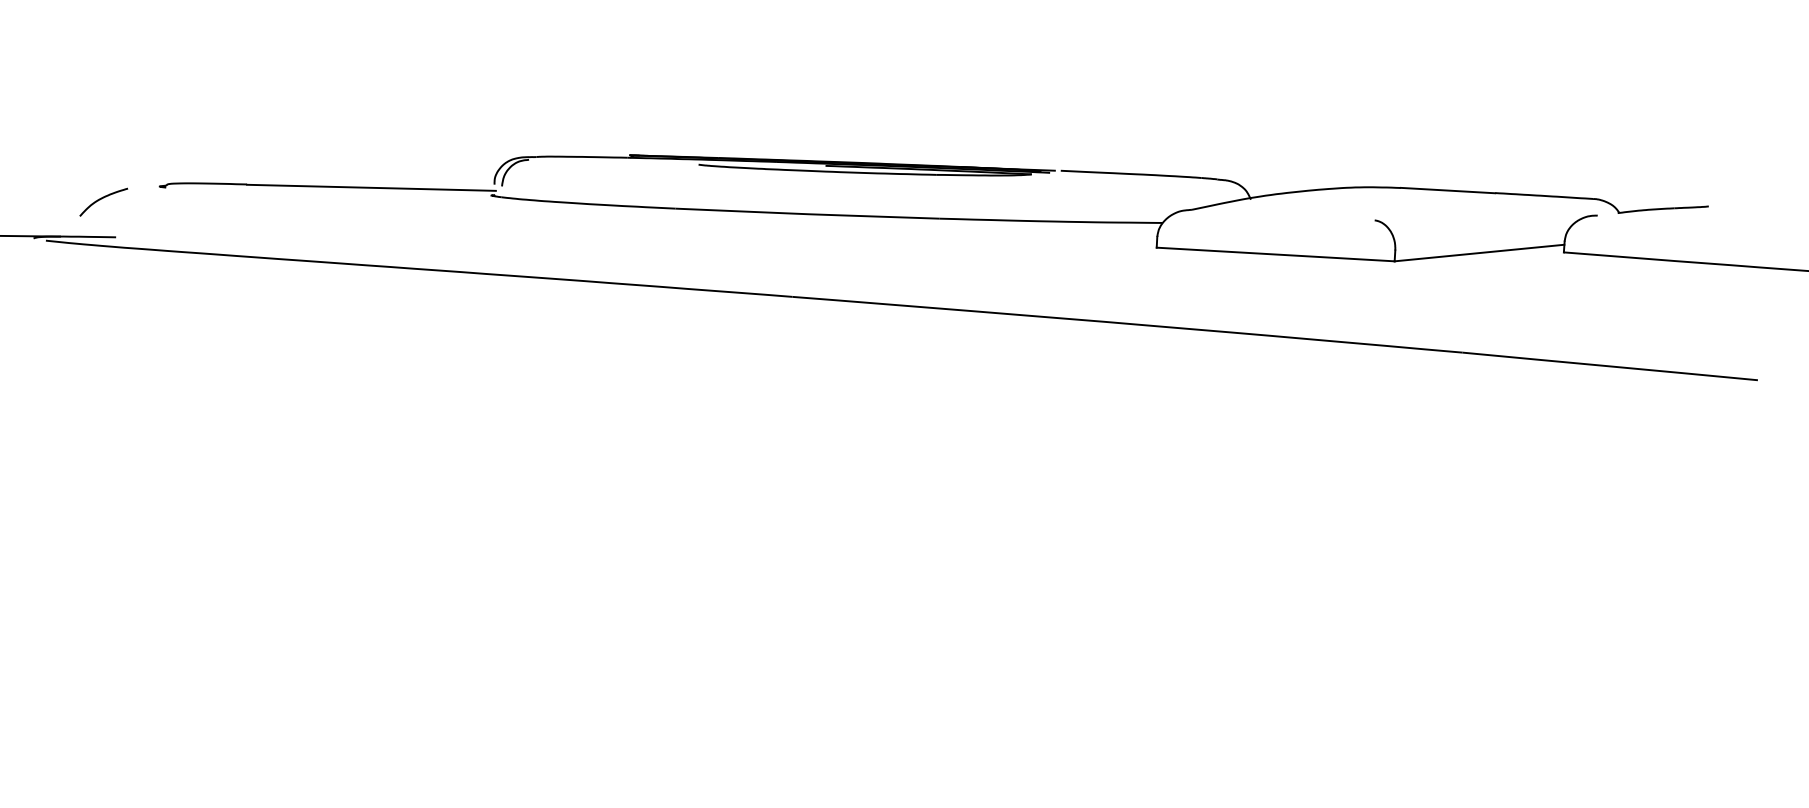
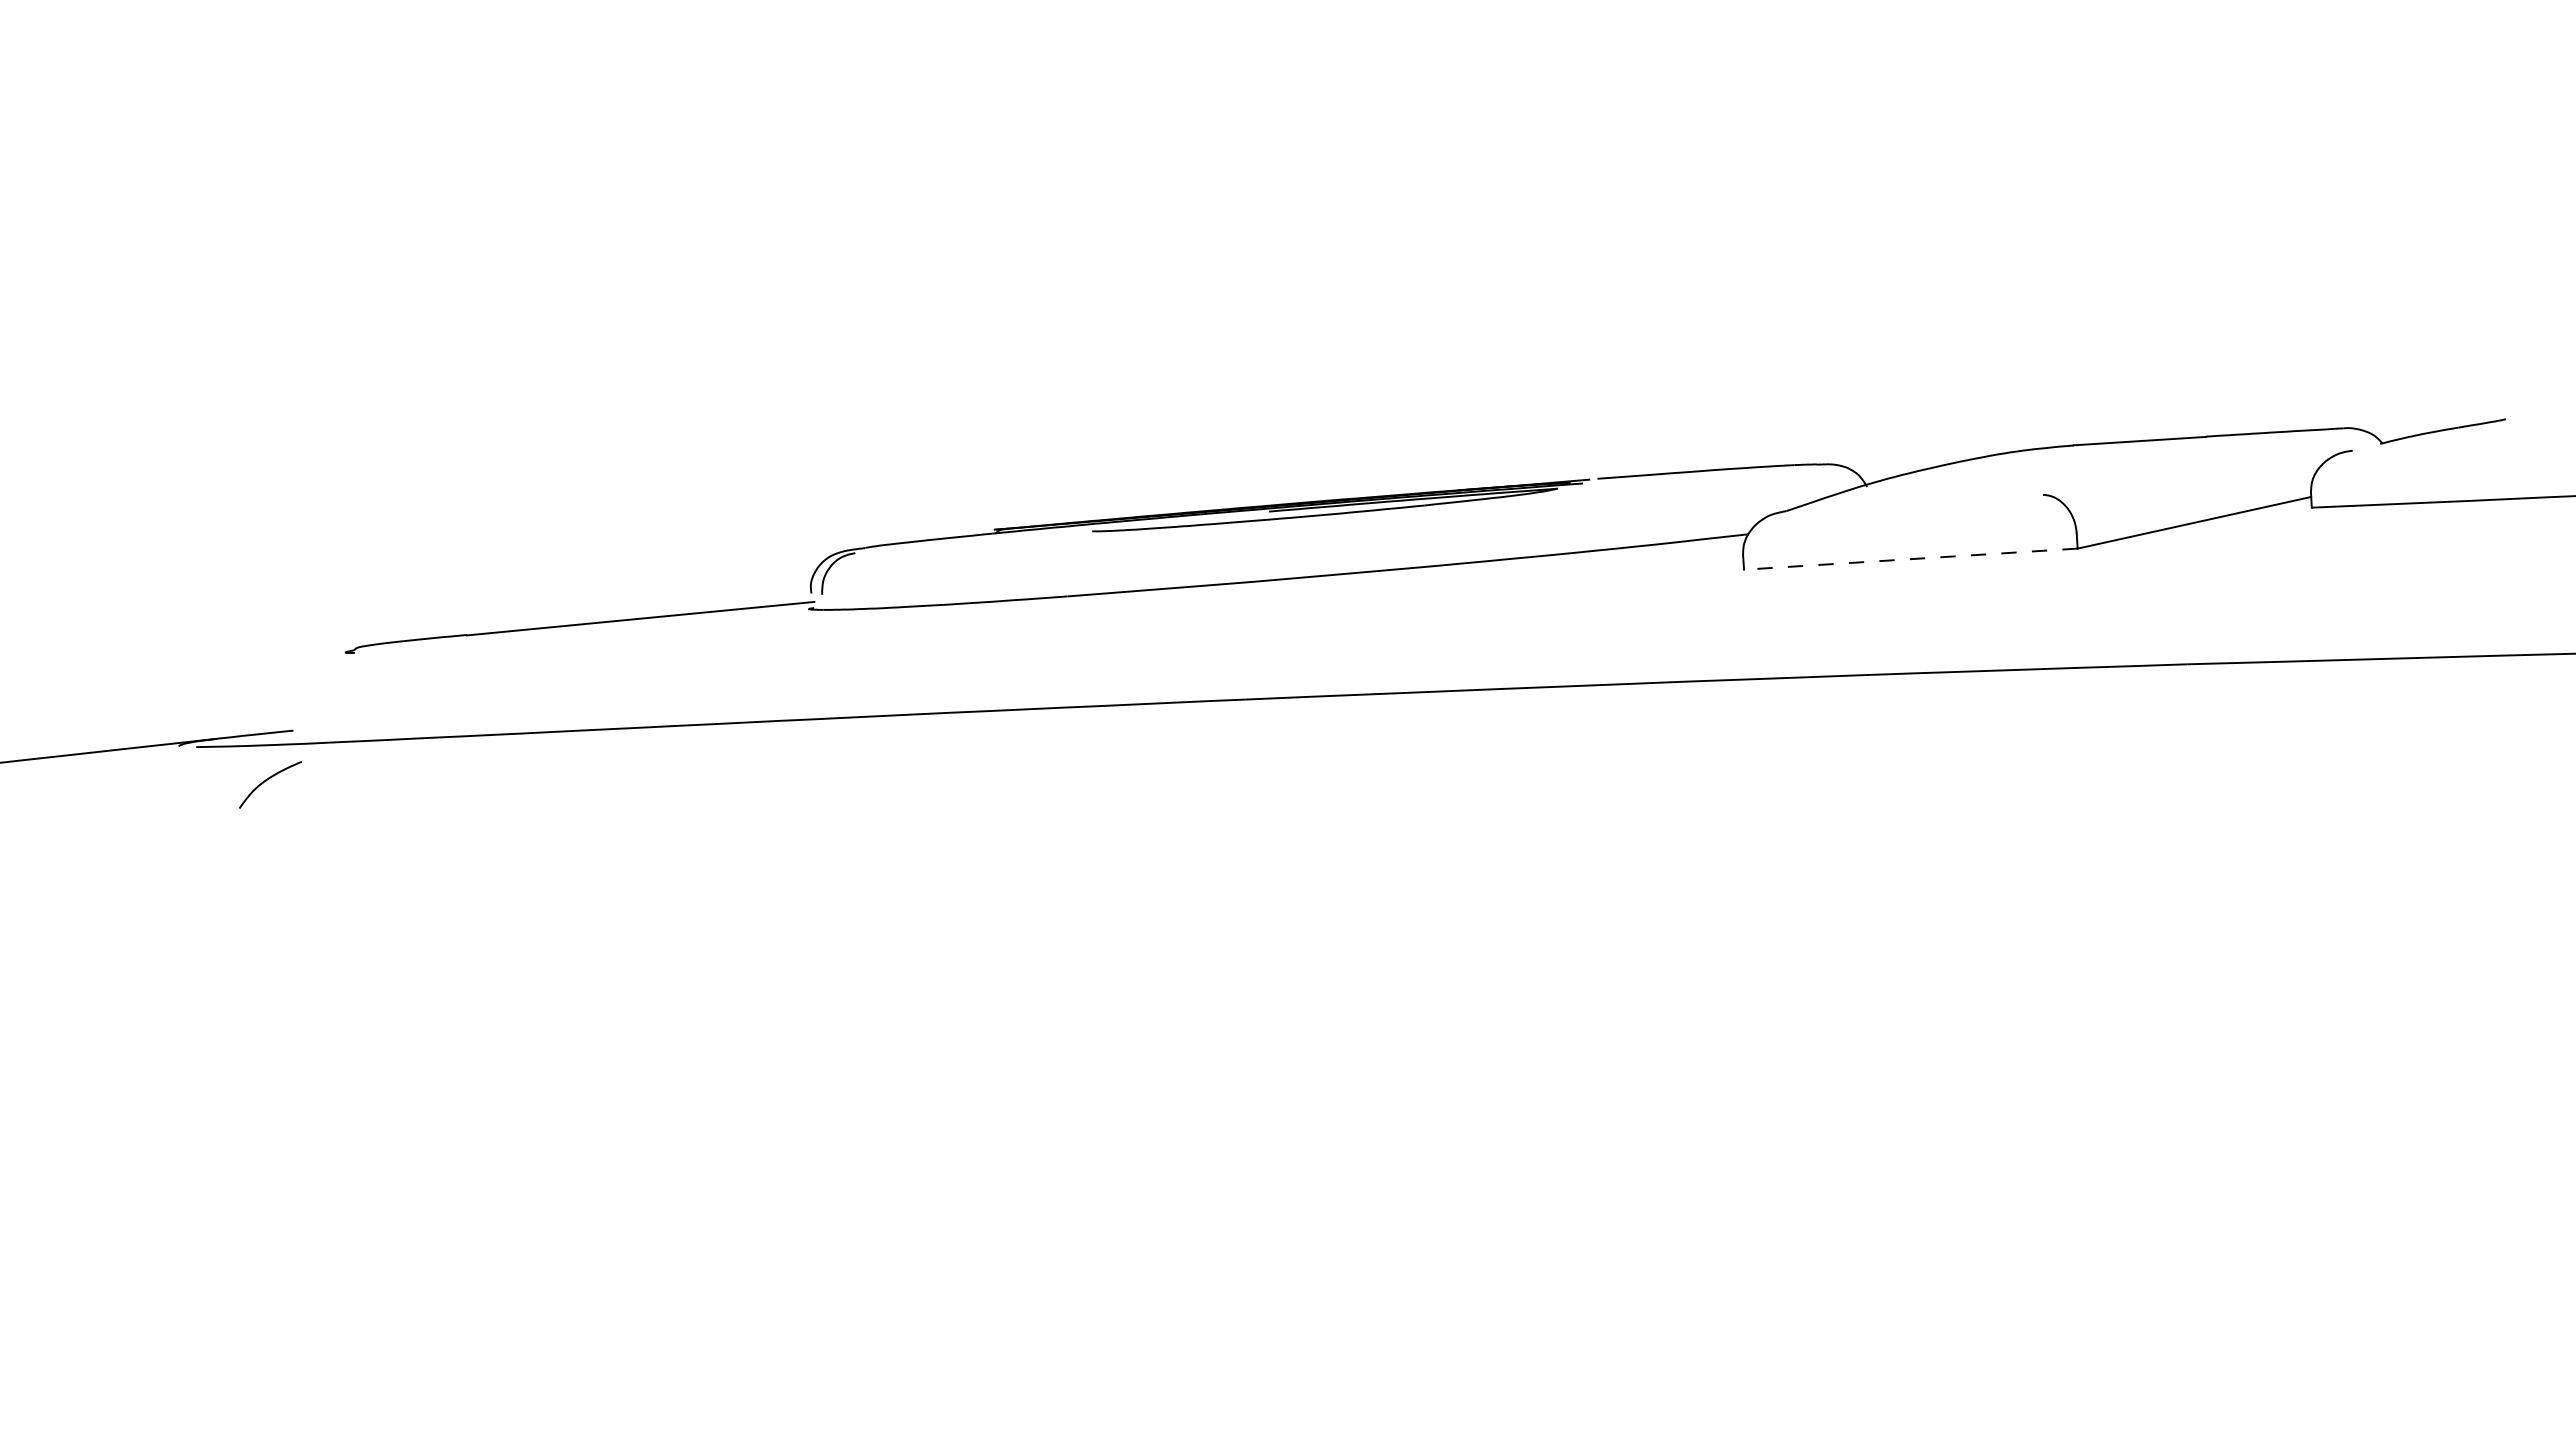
curve: (102, 198) -> (267, 780), moved
line: (1275, 254) -> (1910, 559), solid -> dashed

